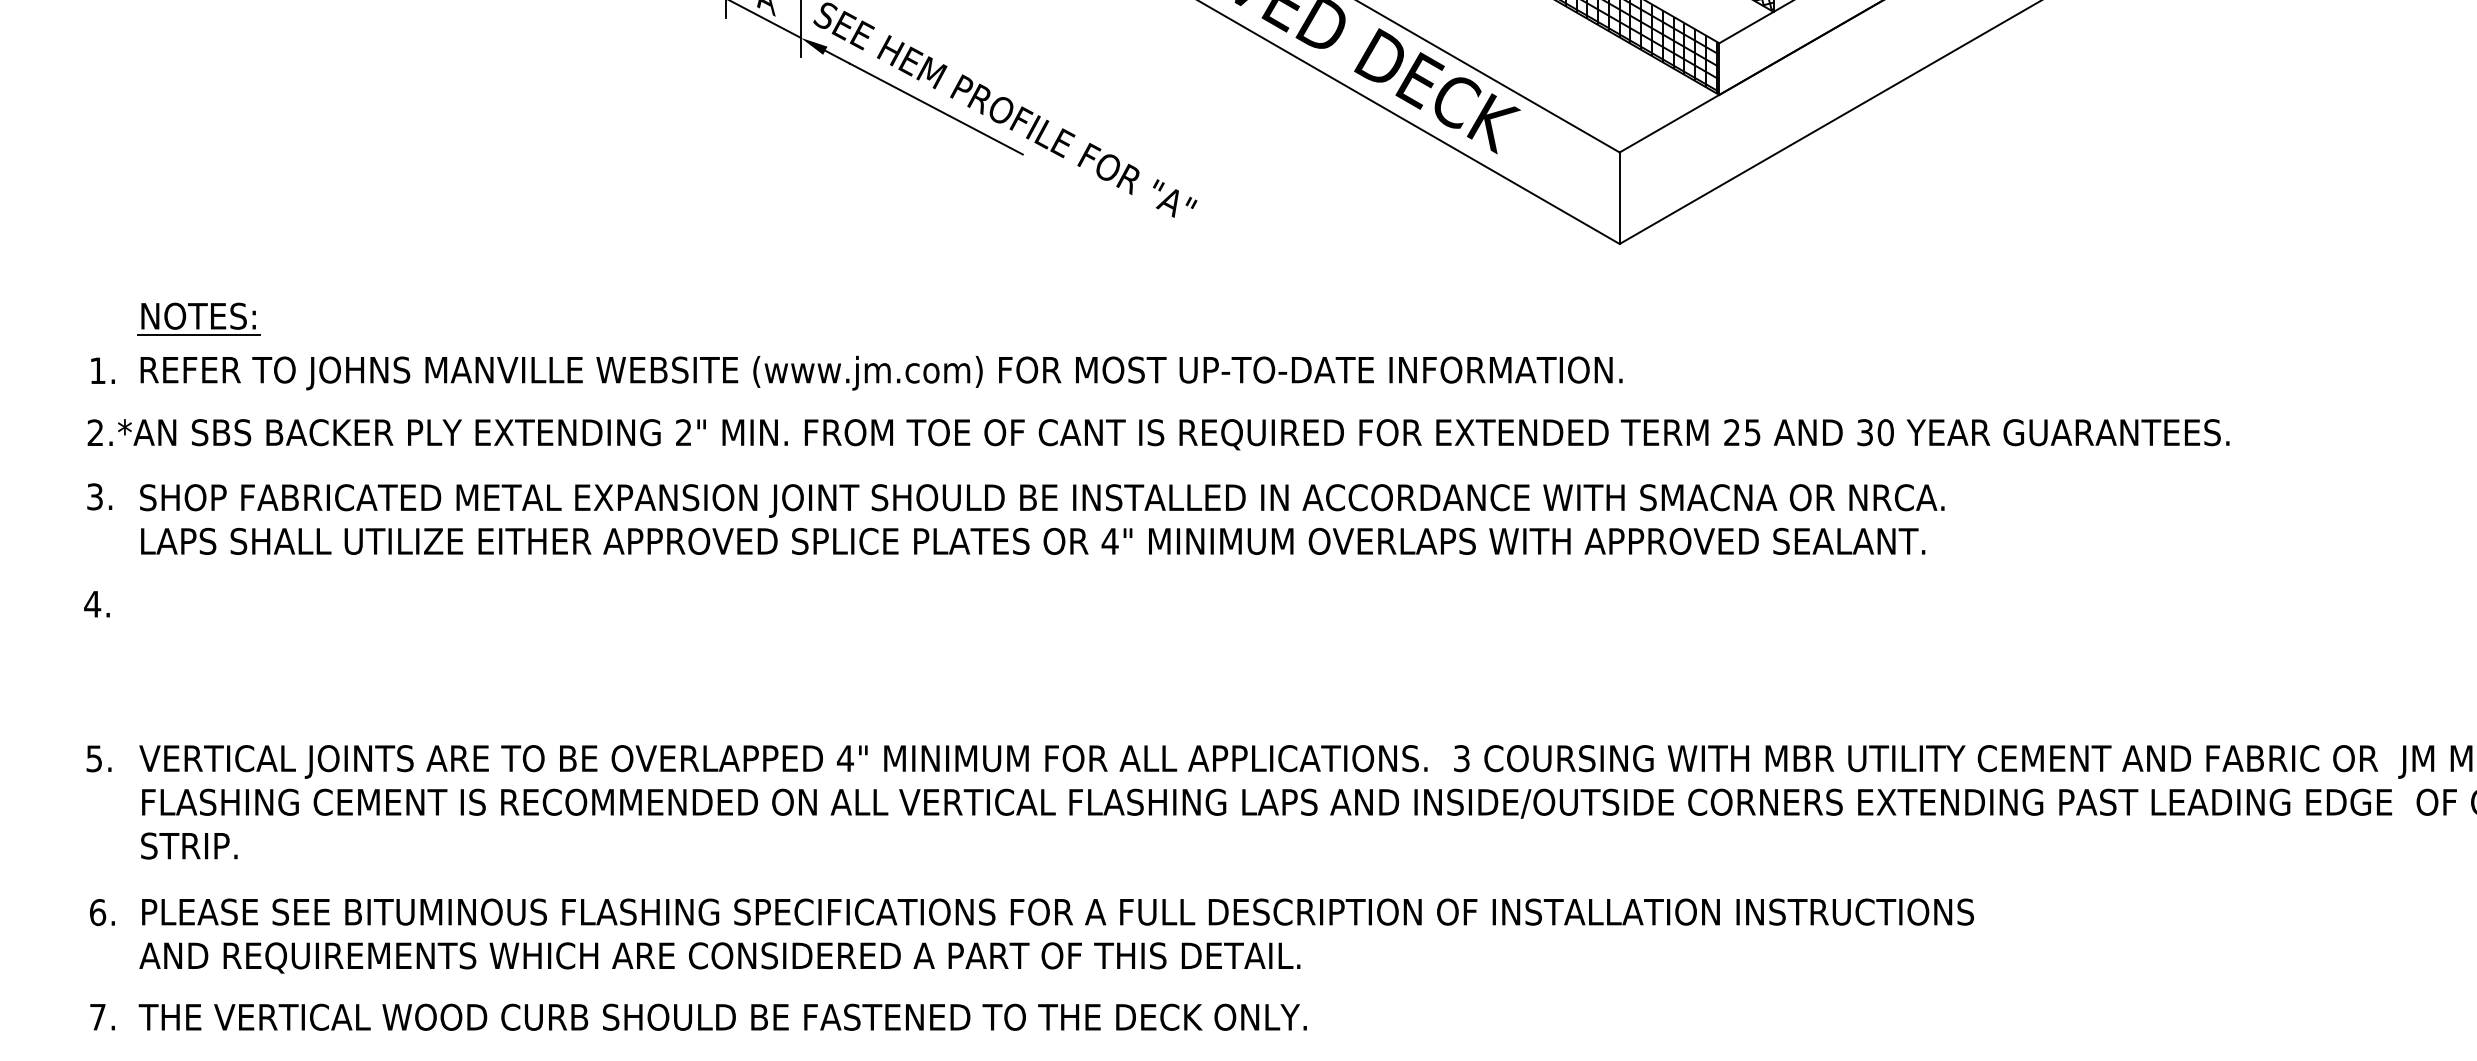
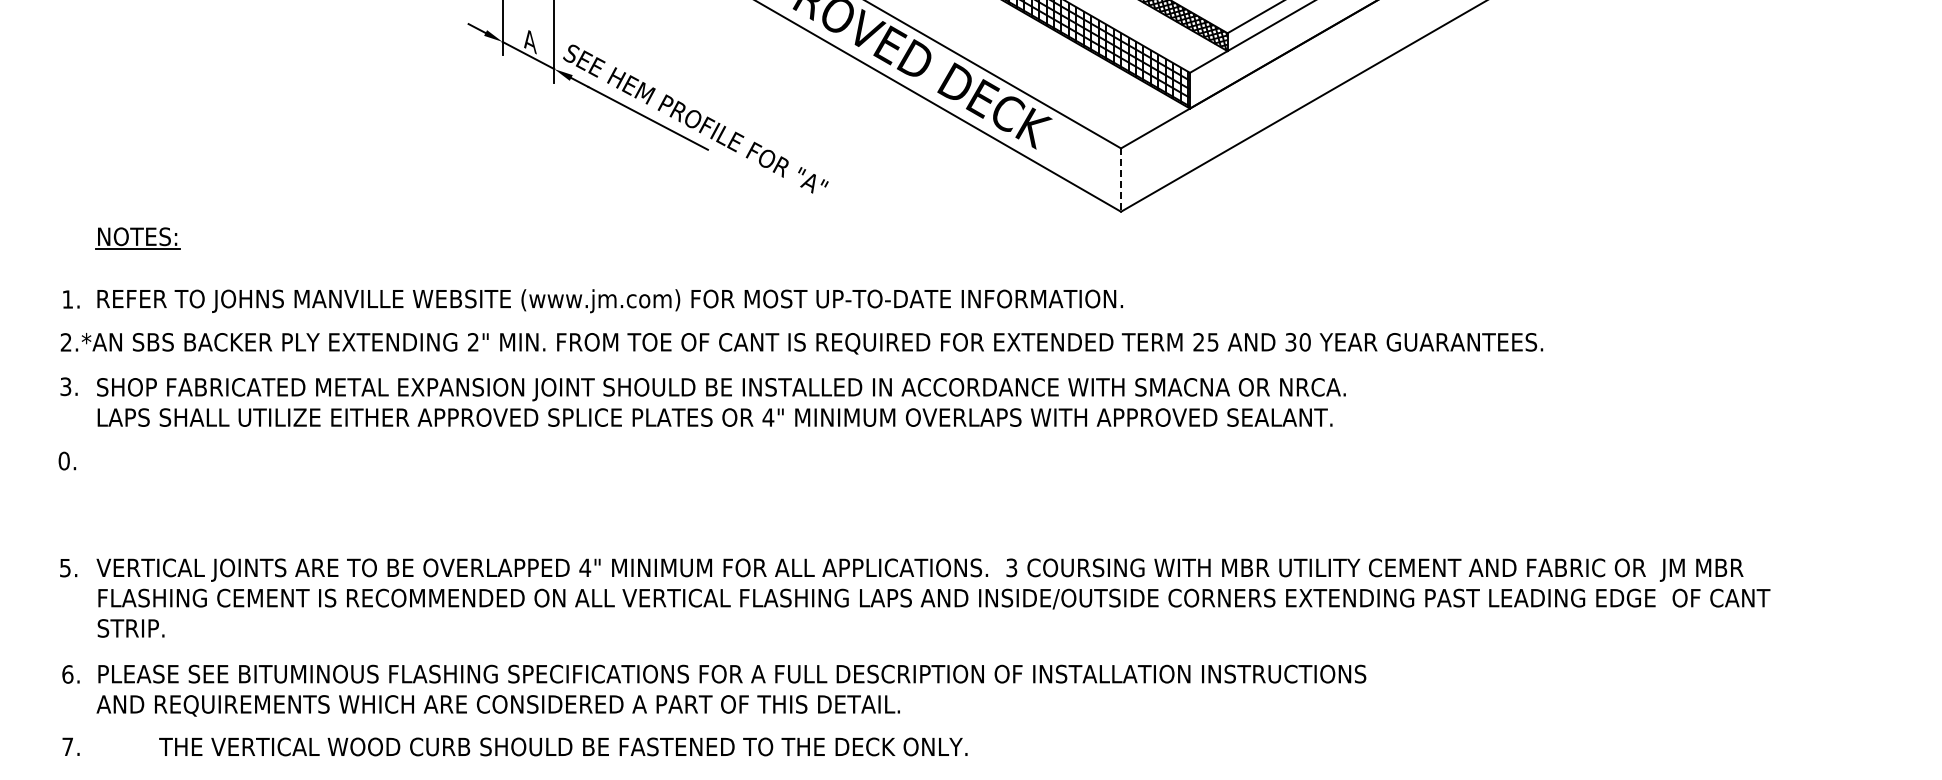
line: (1620, 198) -> (1121, 180), solid -> dashed
part: (198, 318) -> (137, 238), moved
text: (93, 603) -> (64, 460), 4. -> 0.
text: (723, 1016) -> (563, 746), moved

